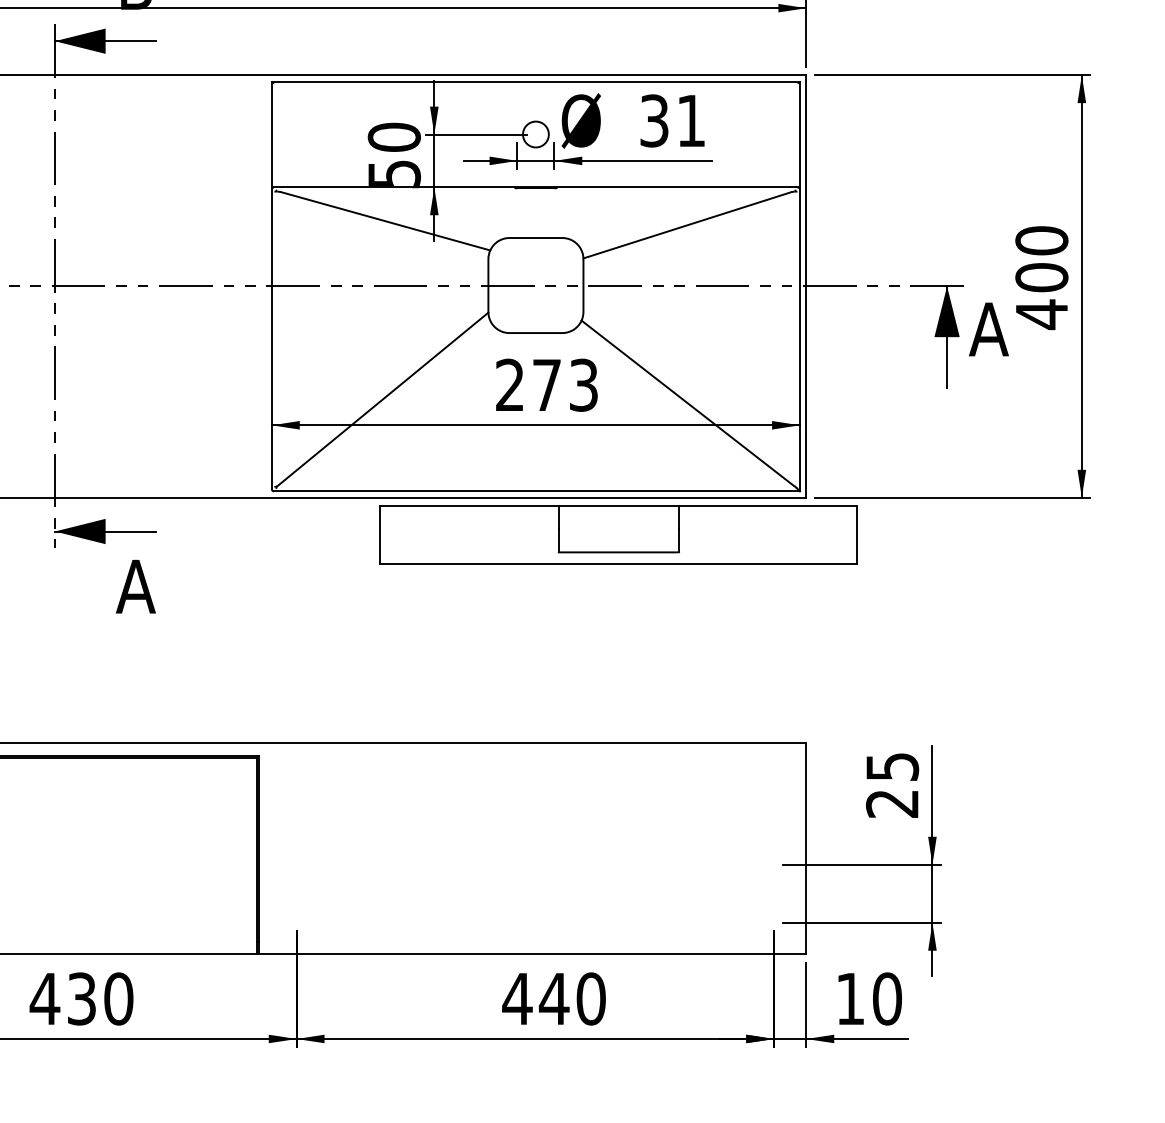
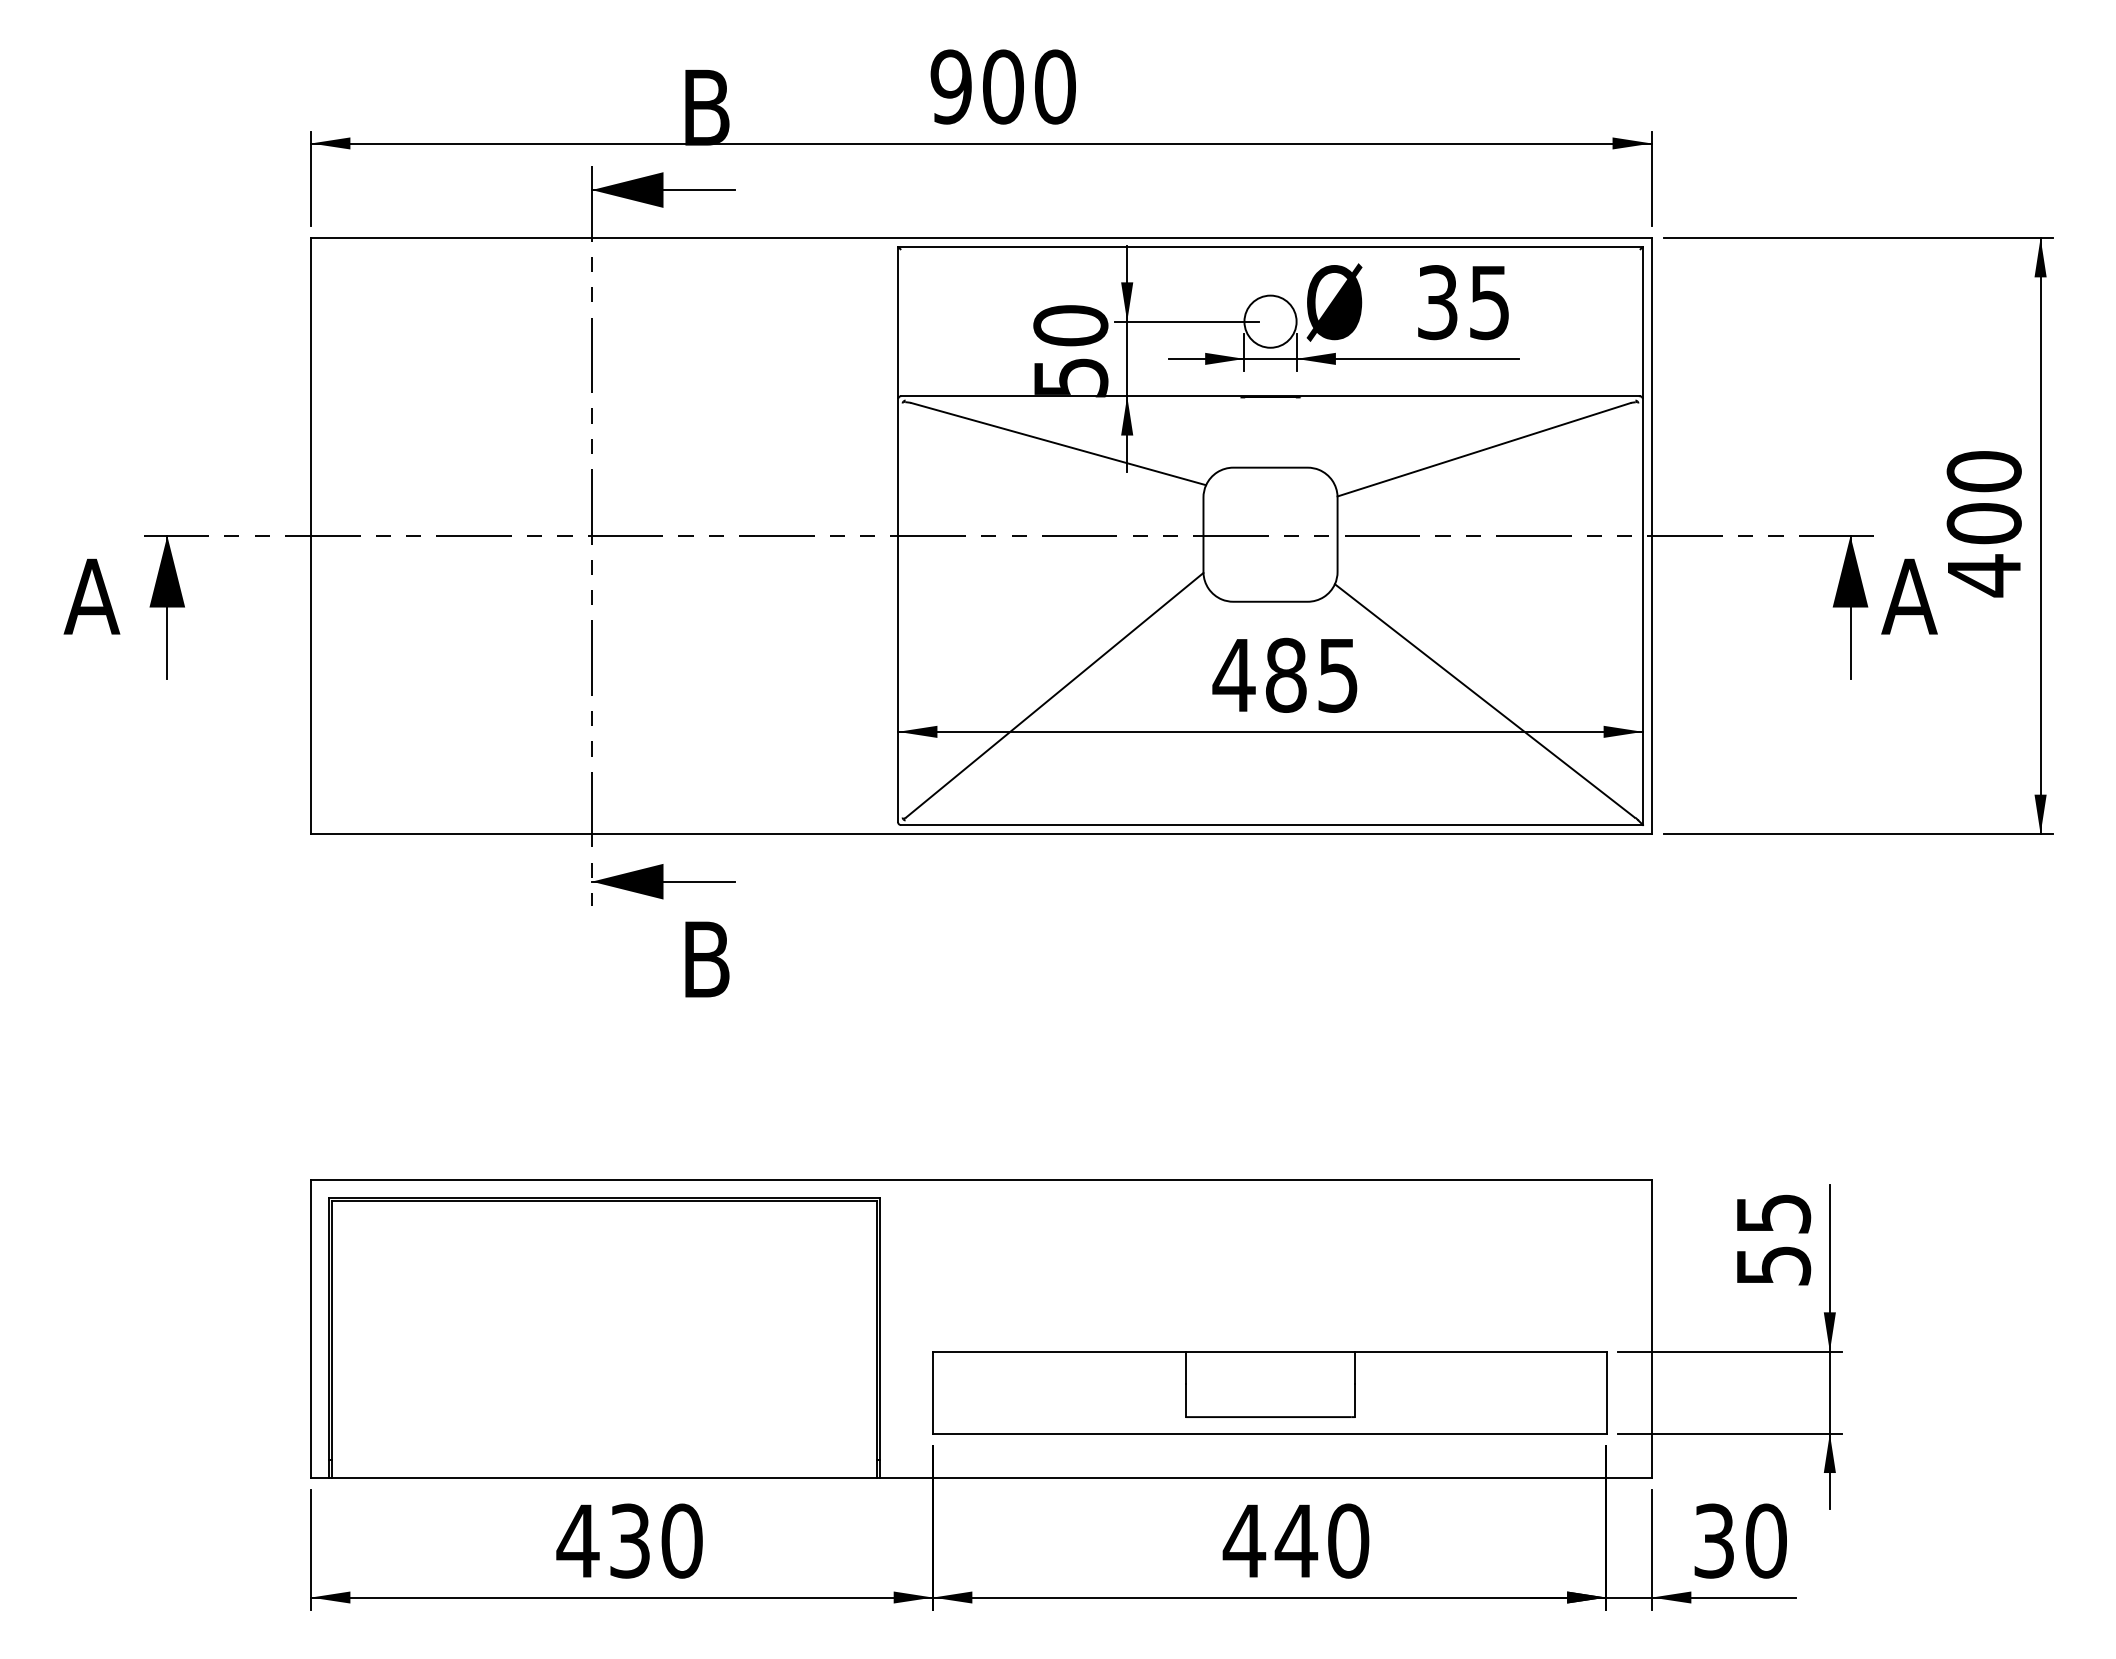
text: (691, 121) -> (1489, 303), 31 -> 35
circle: (535, 134) -> (1270, 321), size x1.43
text: (545, 384) -> (1284, 674), 273 -> 485
part: (618, 534) -> (1269, 1392), moved
text: (136, 586) -> (706, 959), A -> B
text: (892, 803) -> (1773, 1265), 25 -> 55
text: (849, 998) -> (1713, 1540), 10 -> 30

